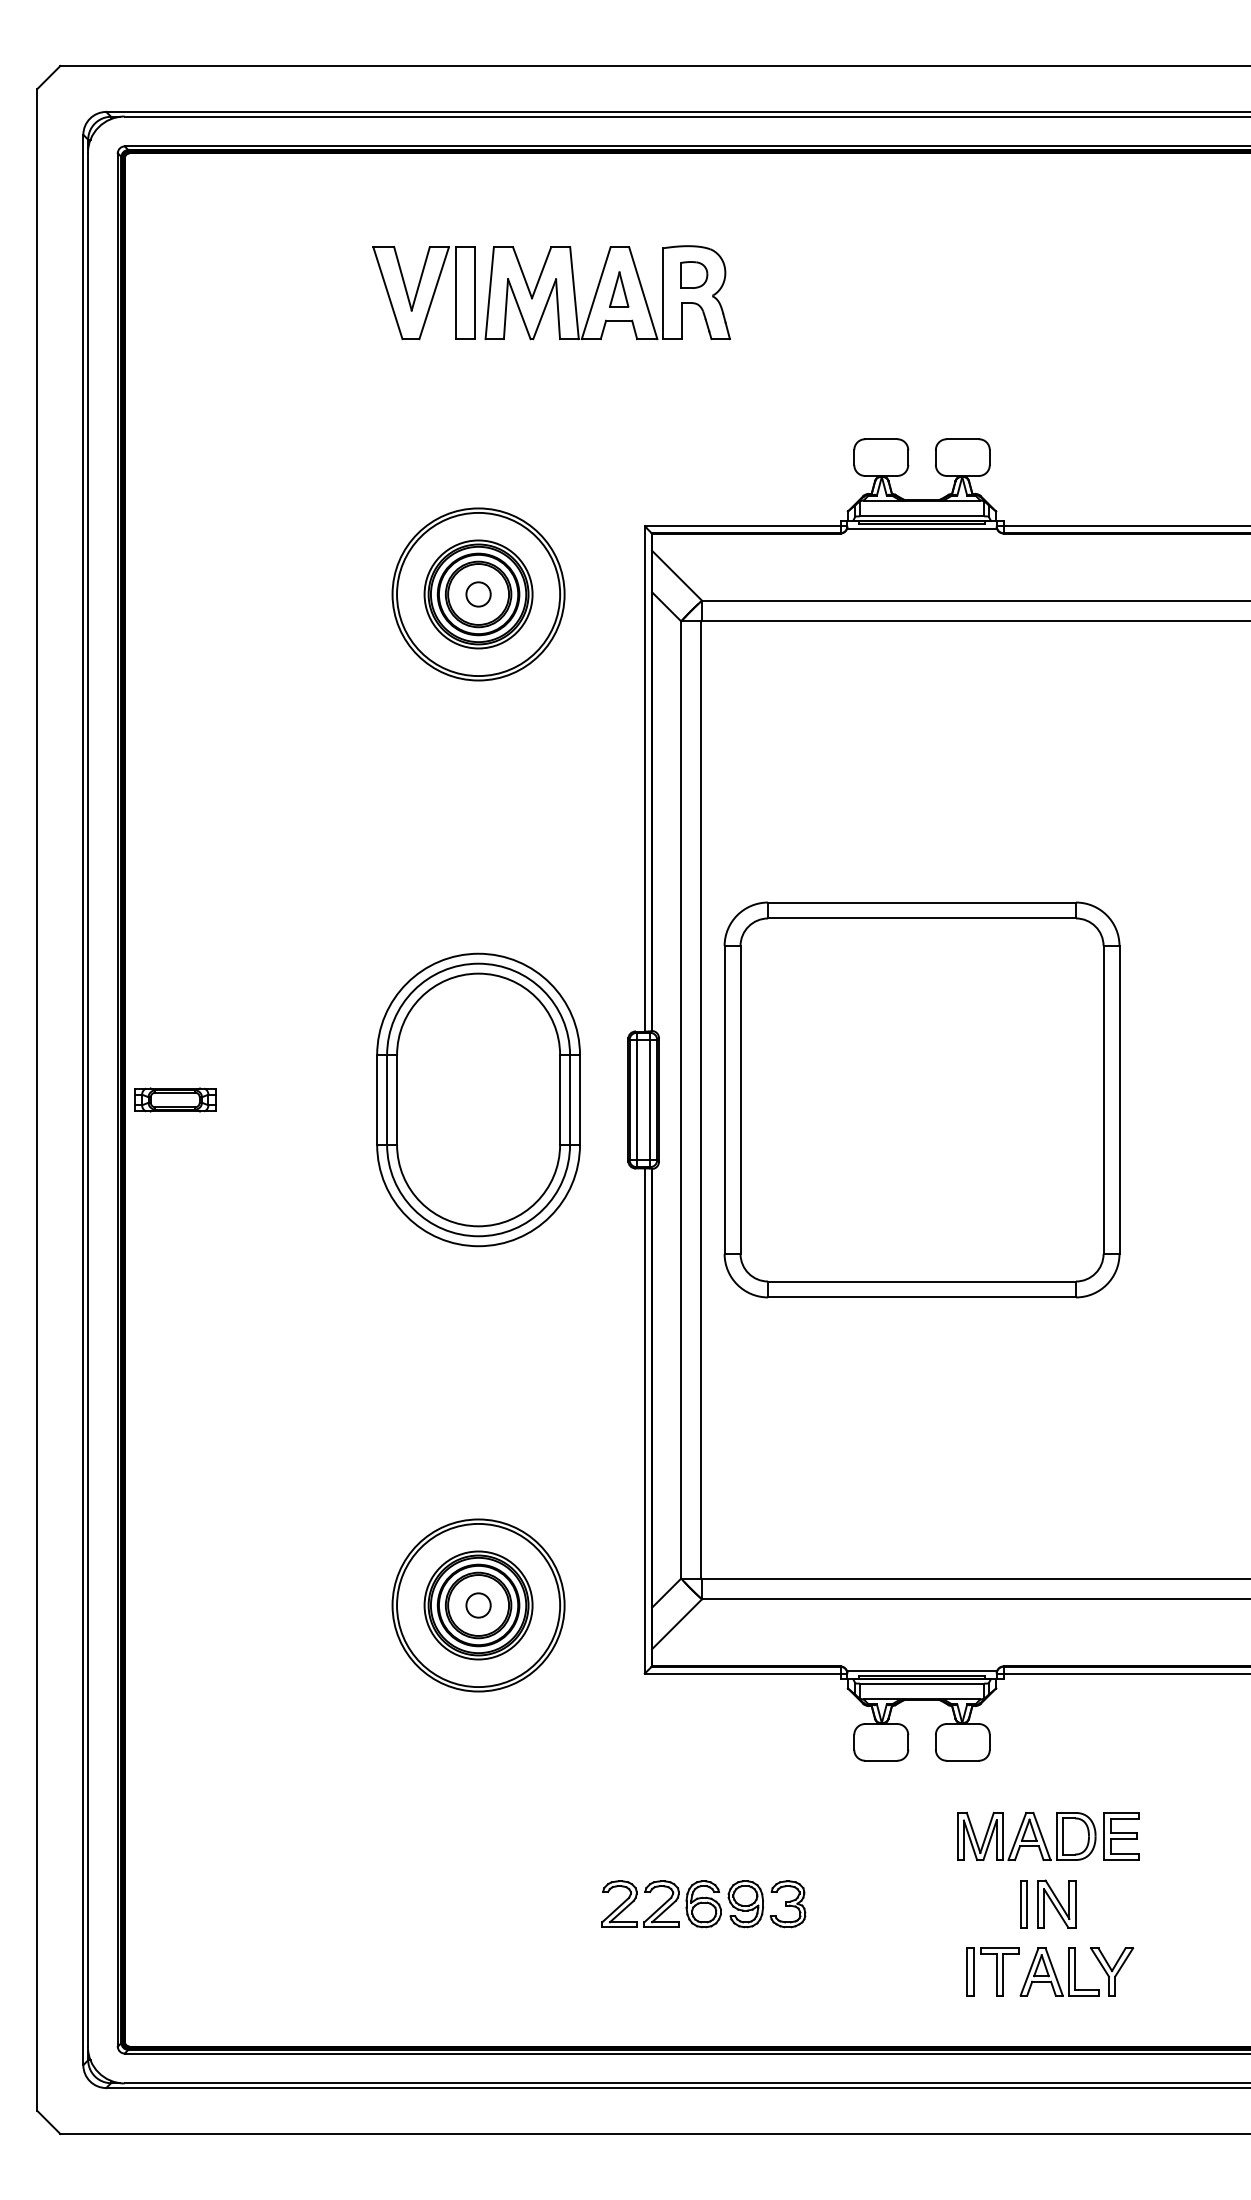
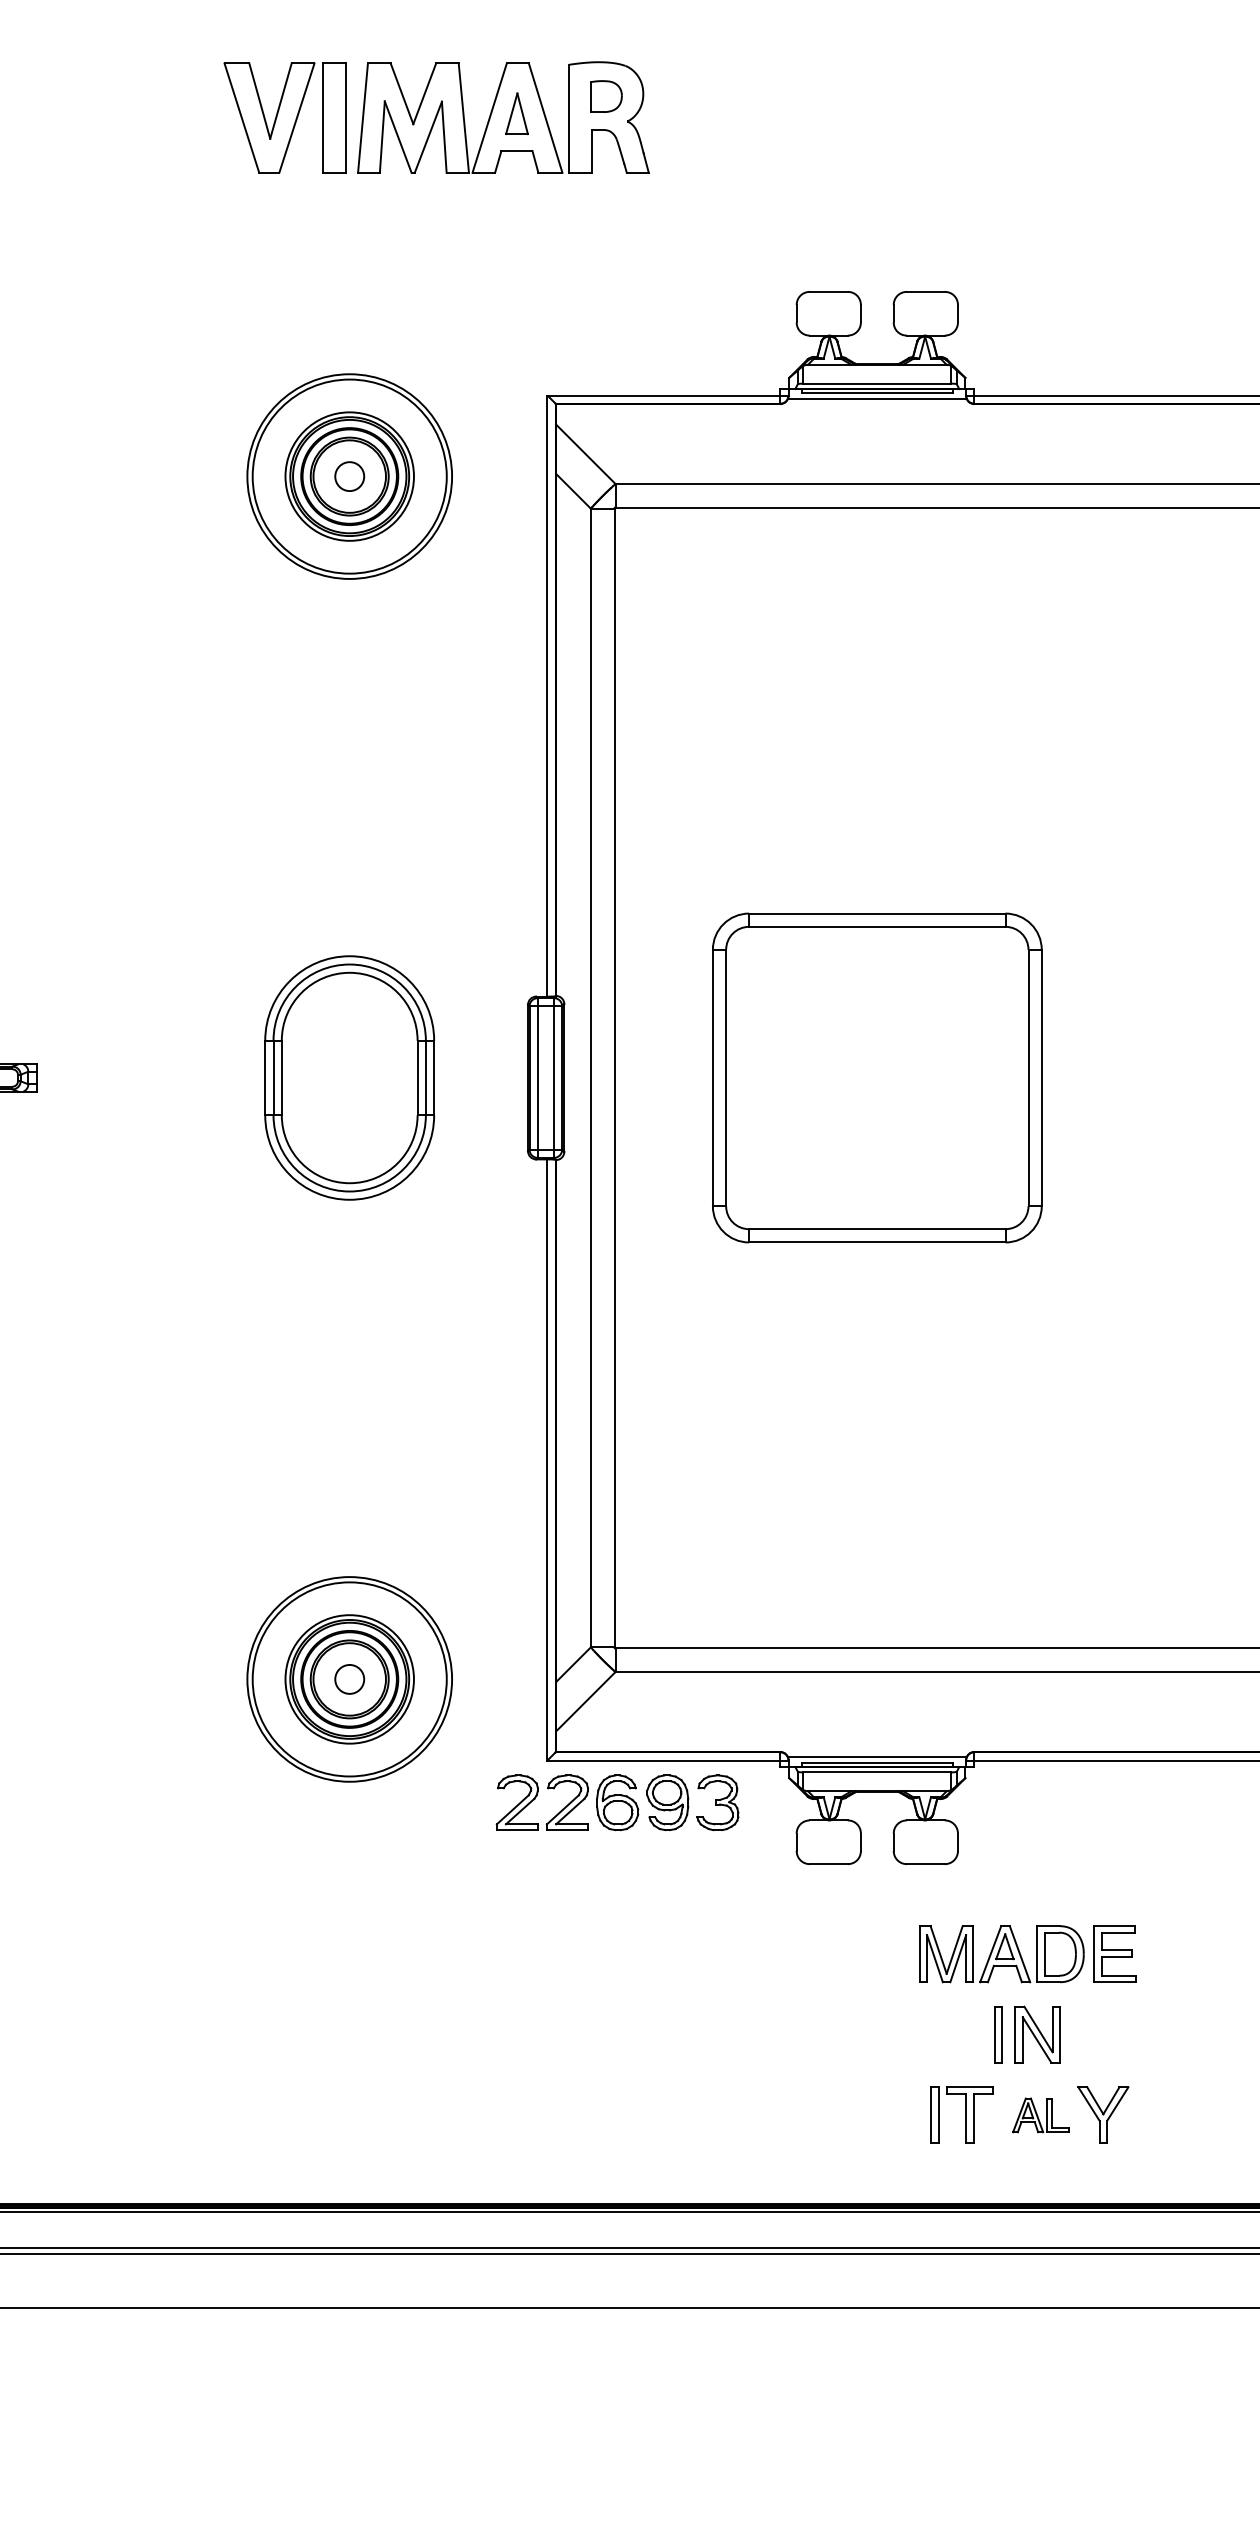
part: (478, 1099) -> (349, 1077), size x0.7
part: (921, 1099) -> (876, 1077), size x0.7
part: (703, 1904) -> (617, 1803), moved
part: (1059, 1971) -> (1040, 2114), size x0.6

